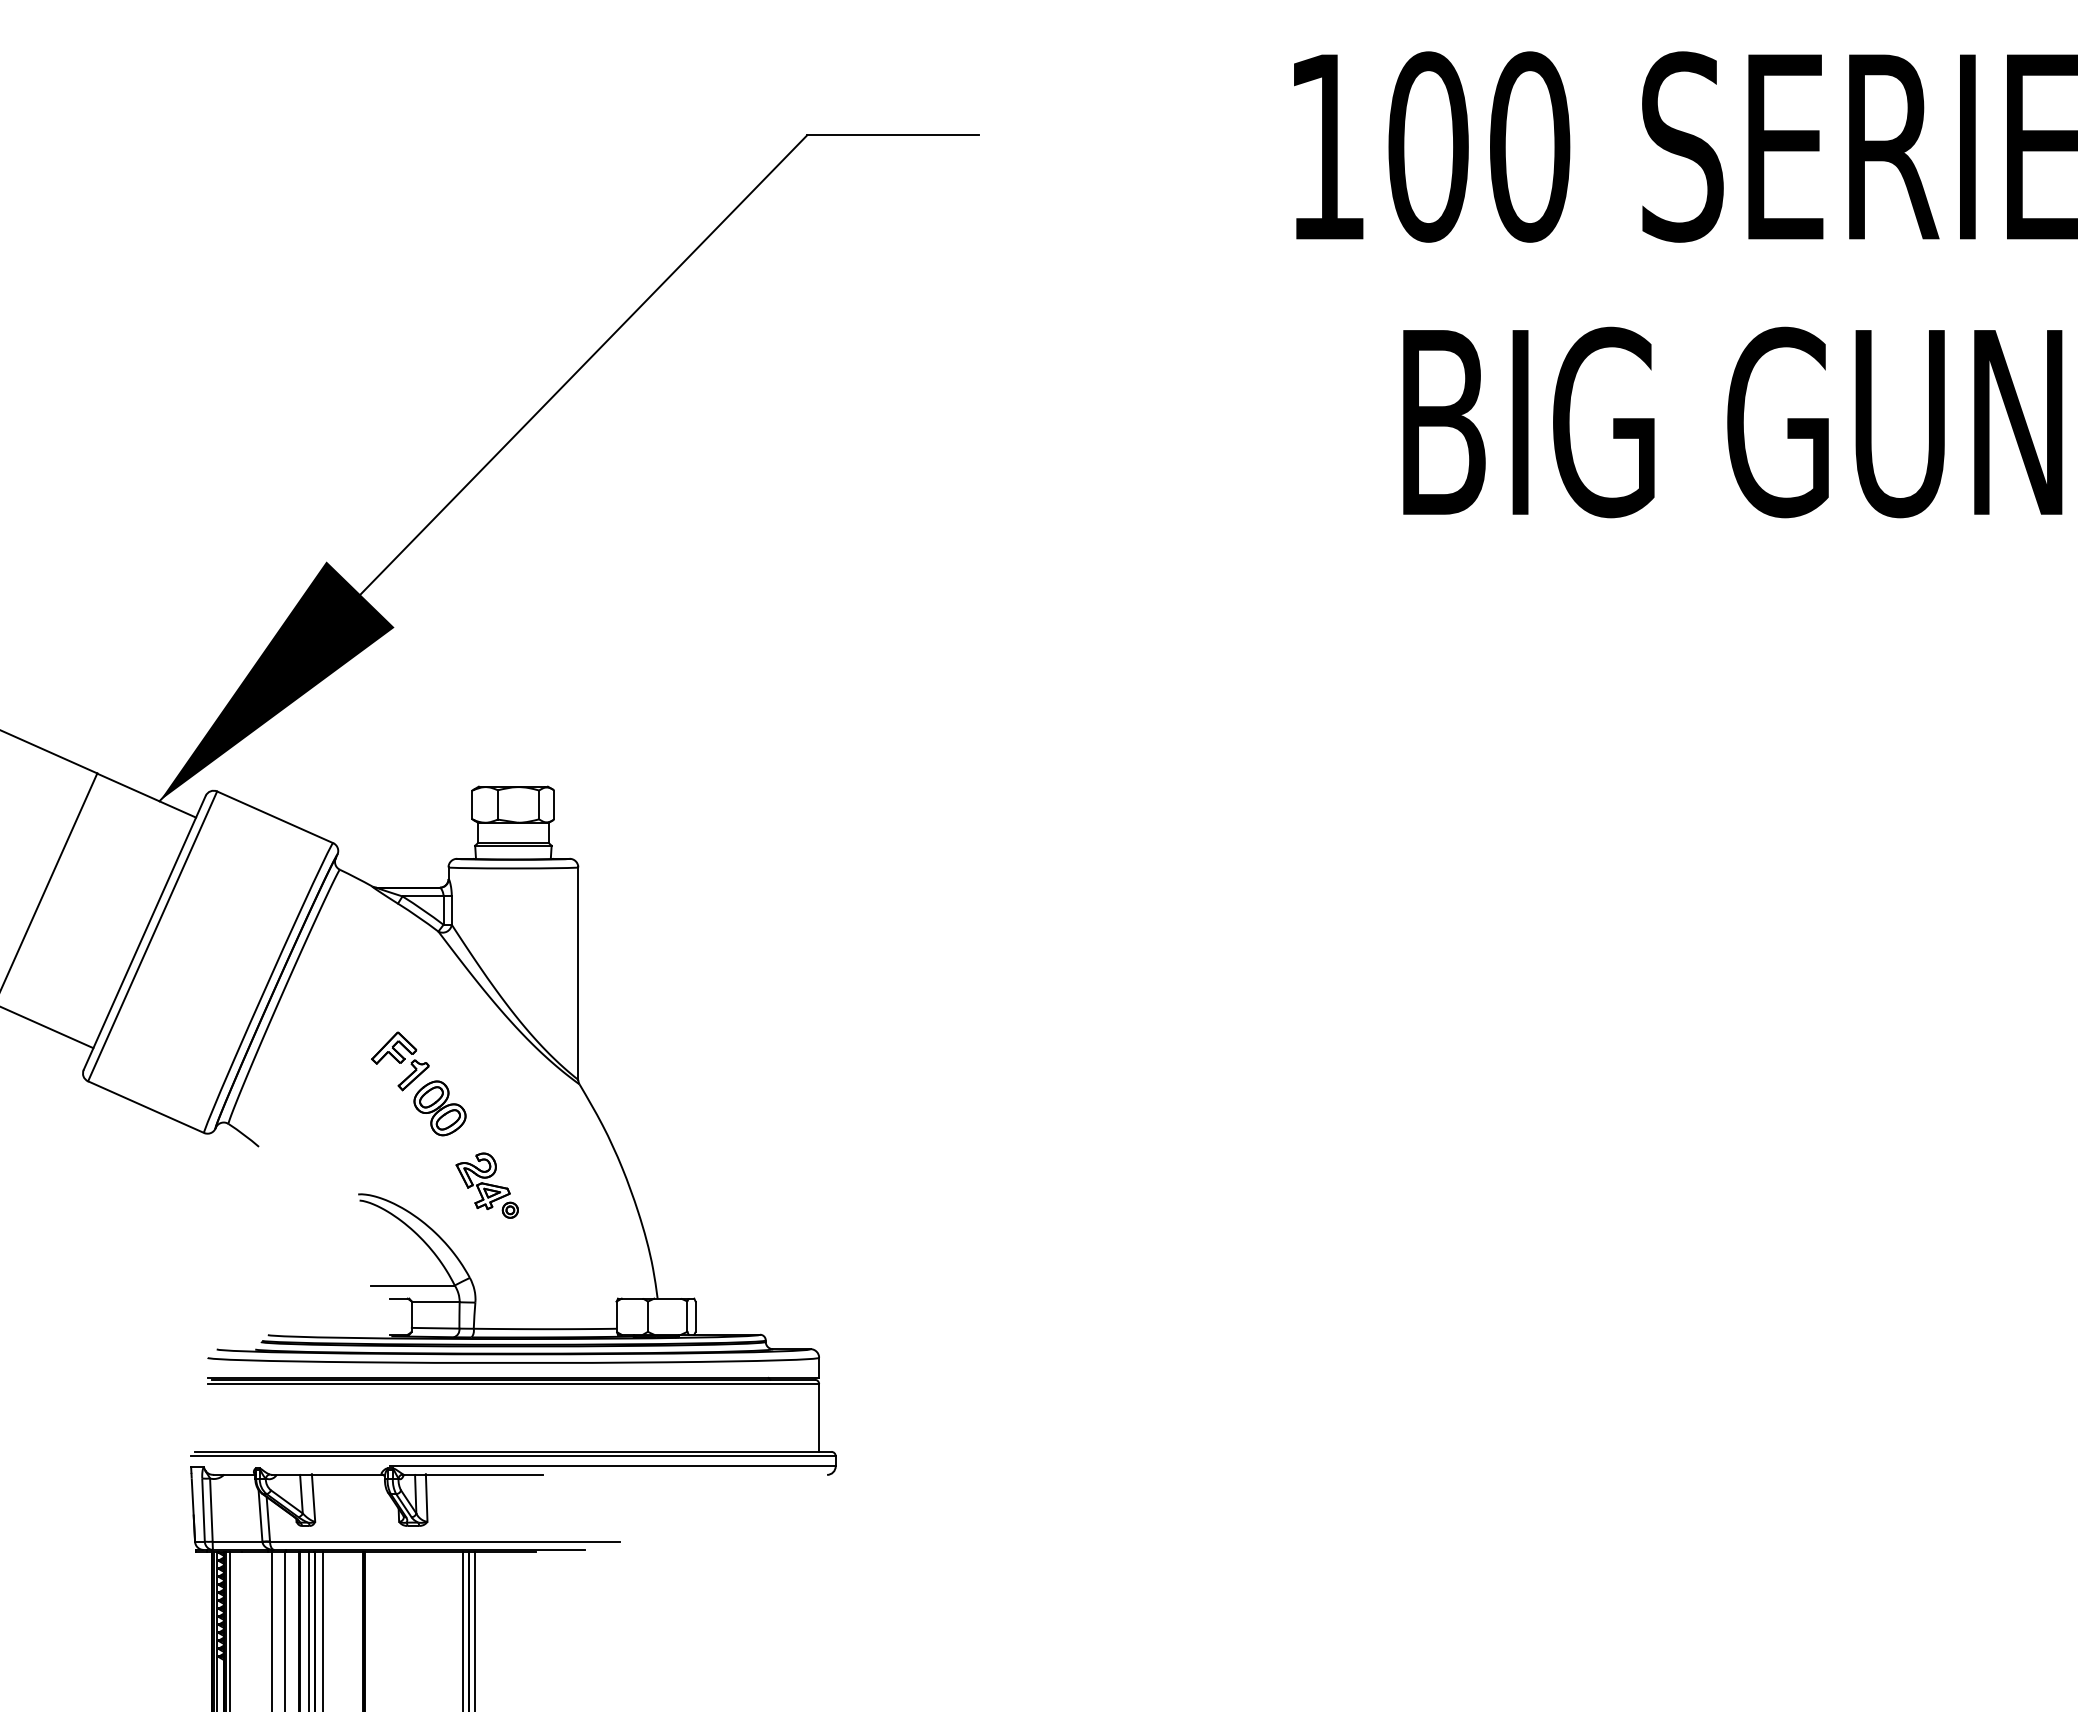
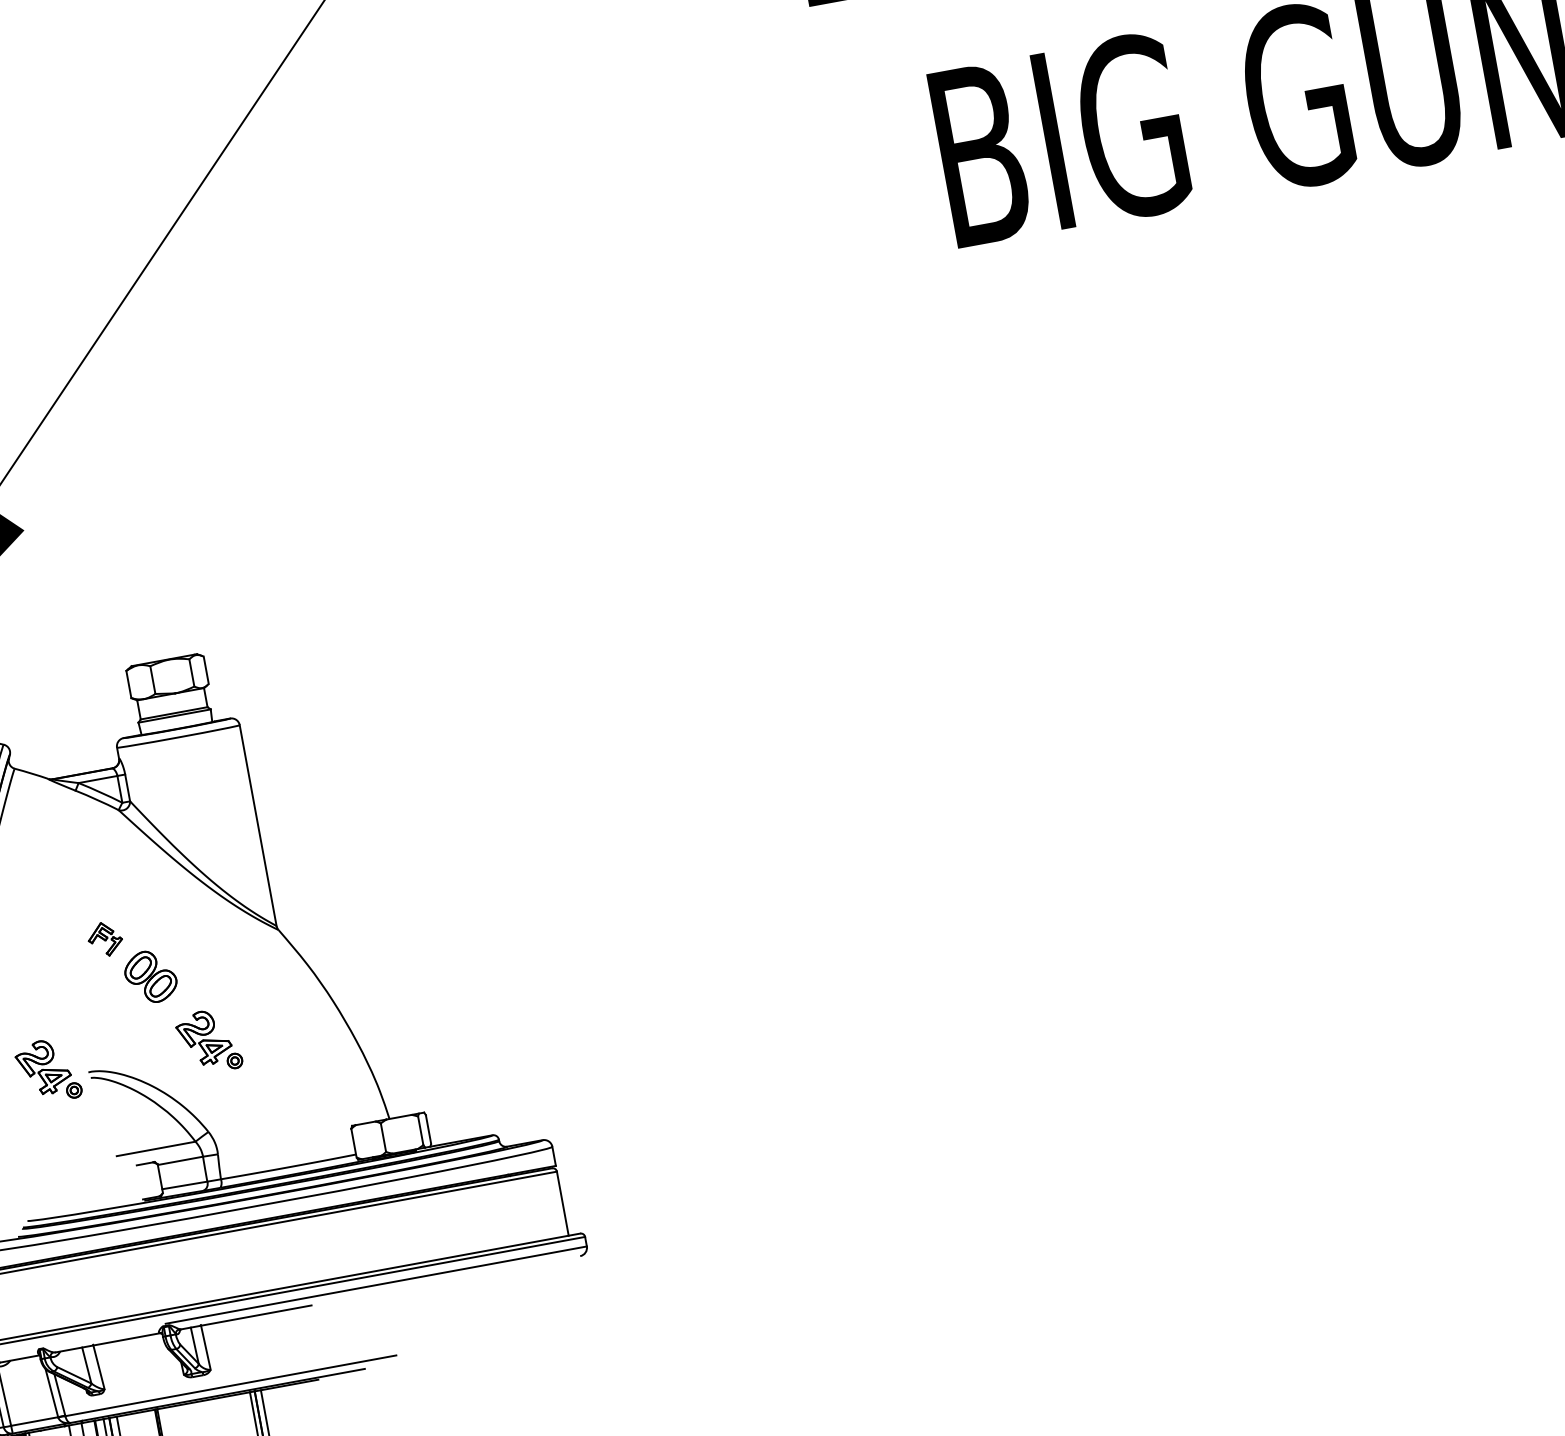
part: (400, 1061) -> (105, 939), size x0.6
part: (316, 1185) -> (47, 1071), added

